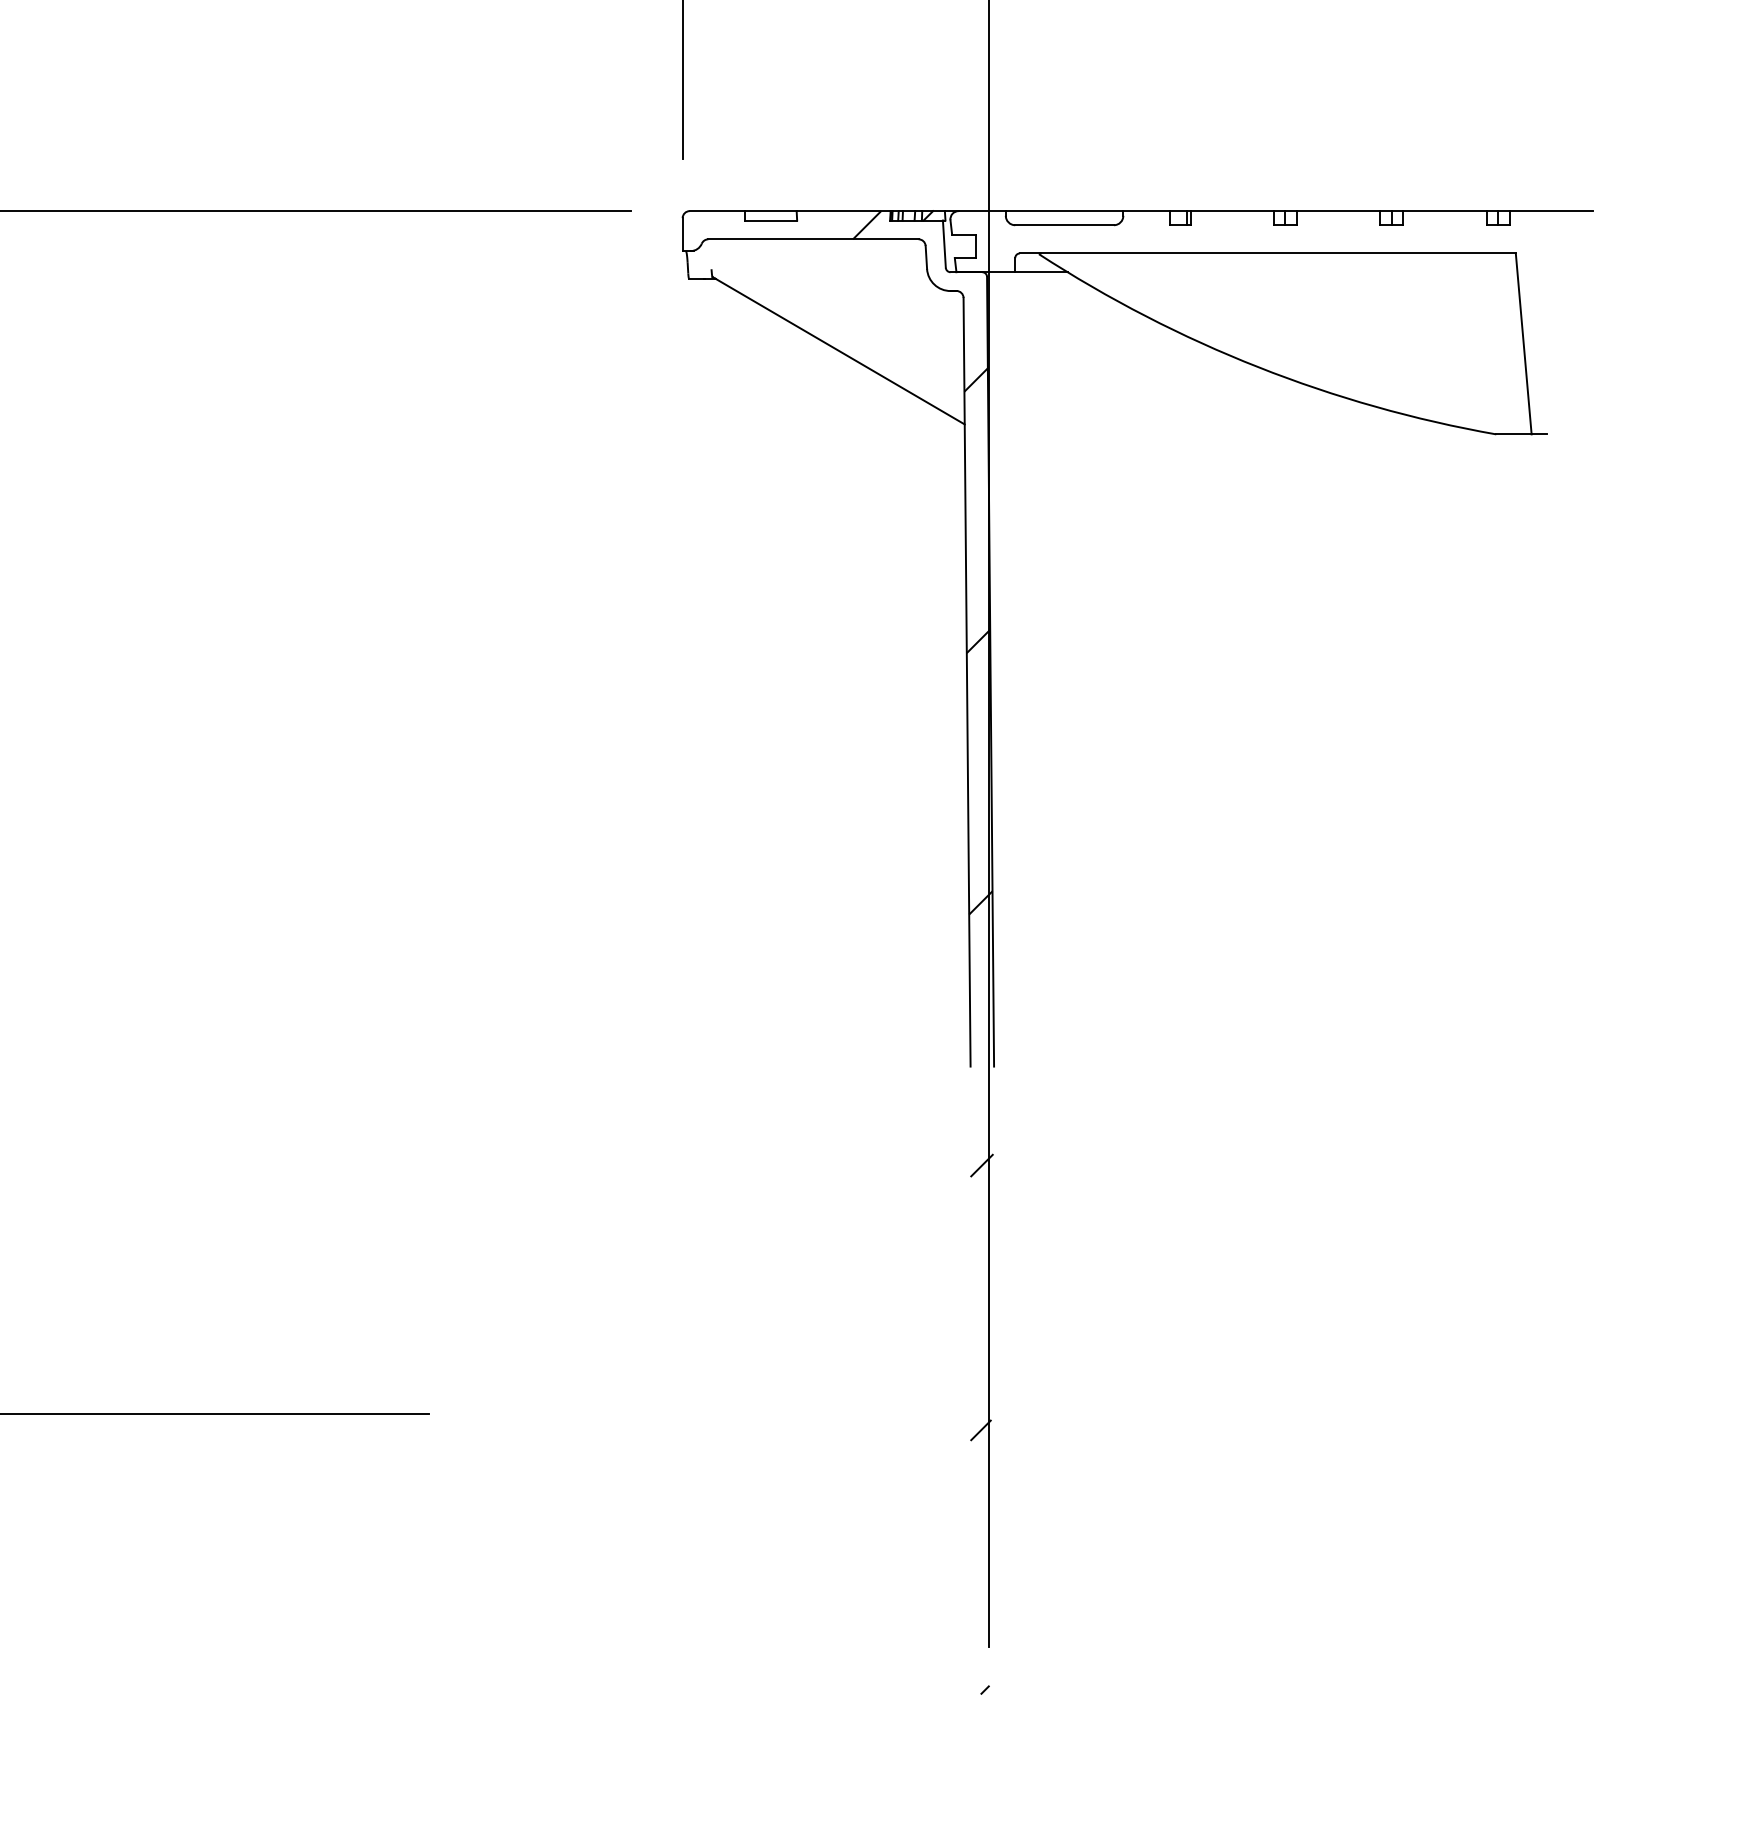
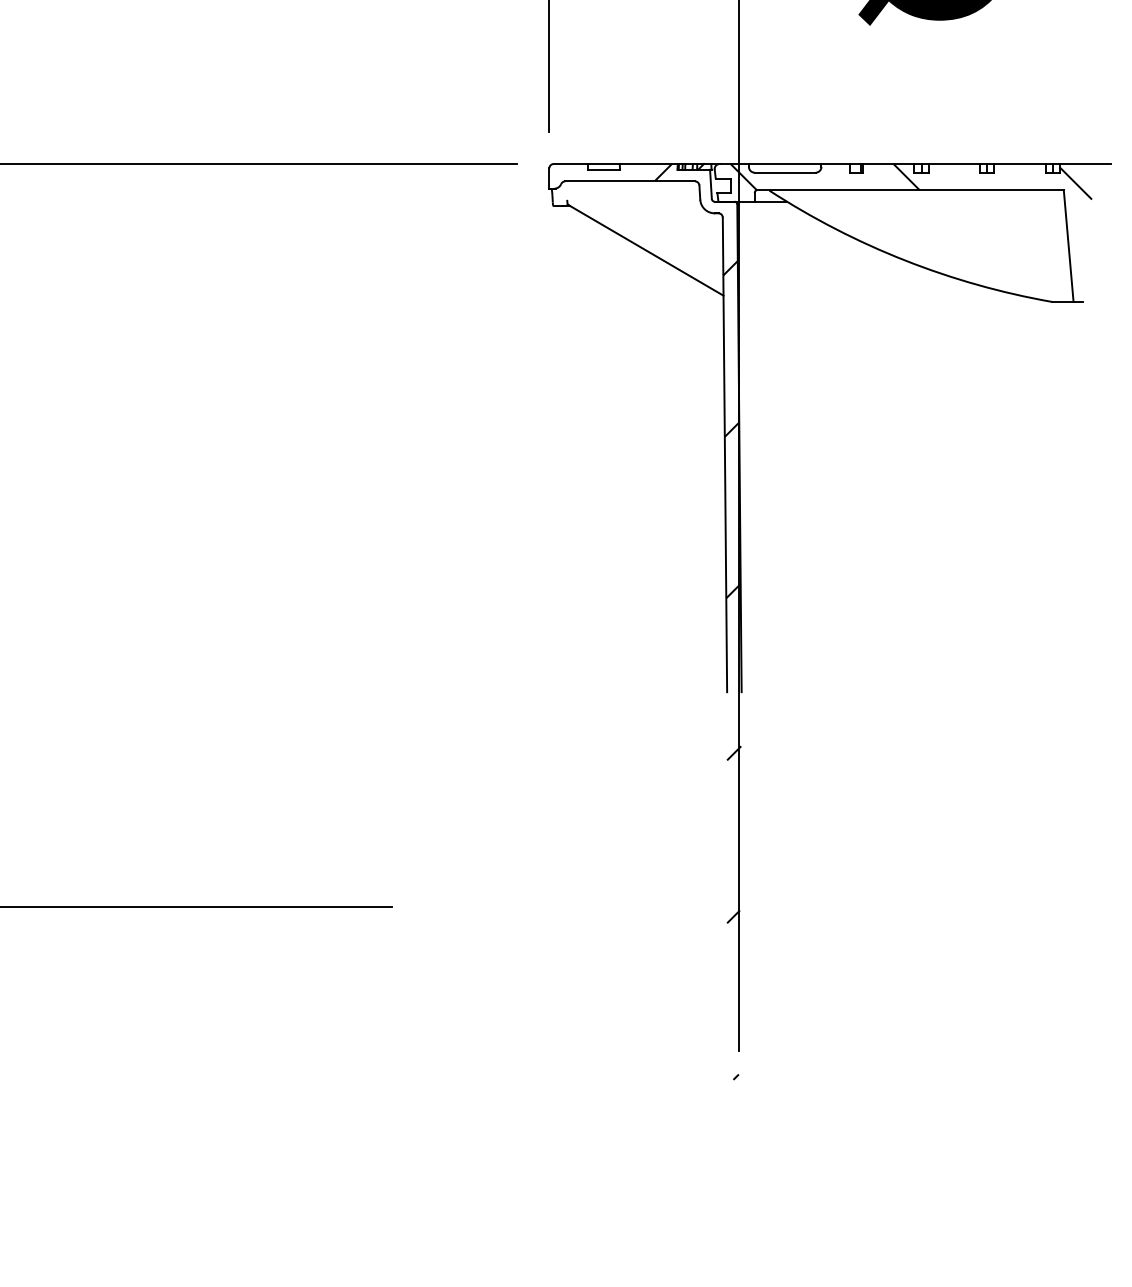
hatch: (1267, 239) -> (910, 181), added

